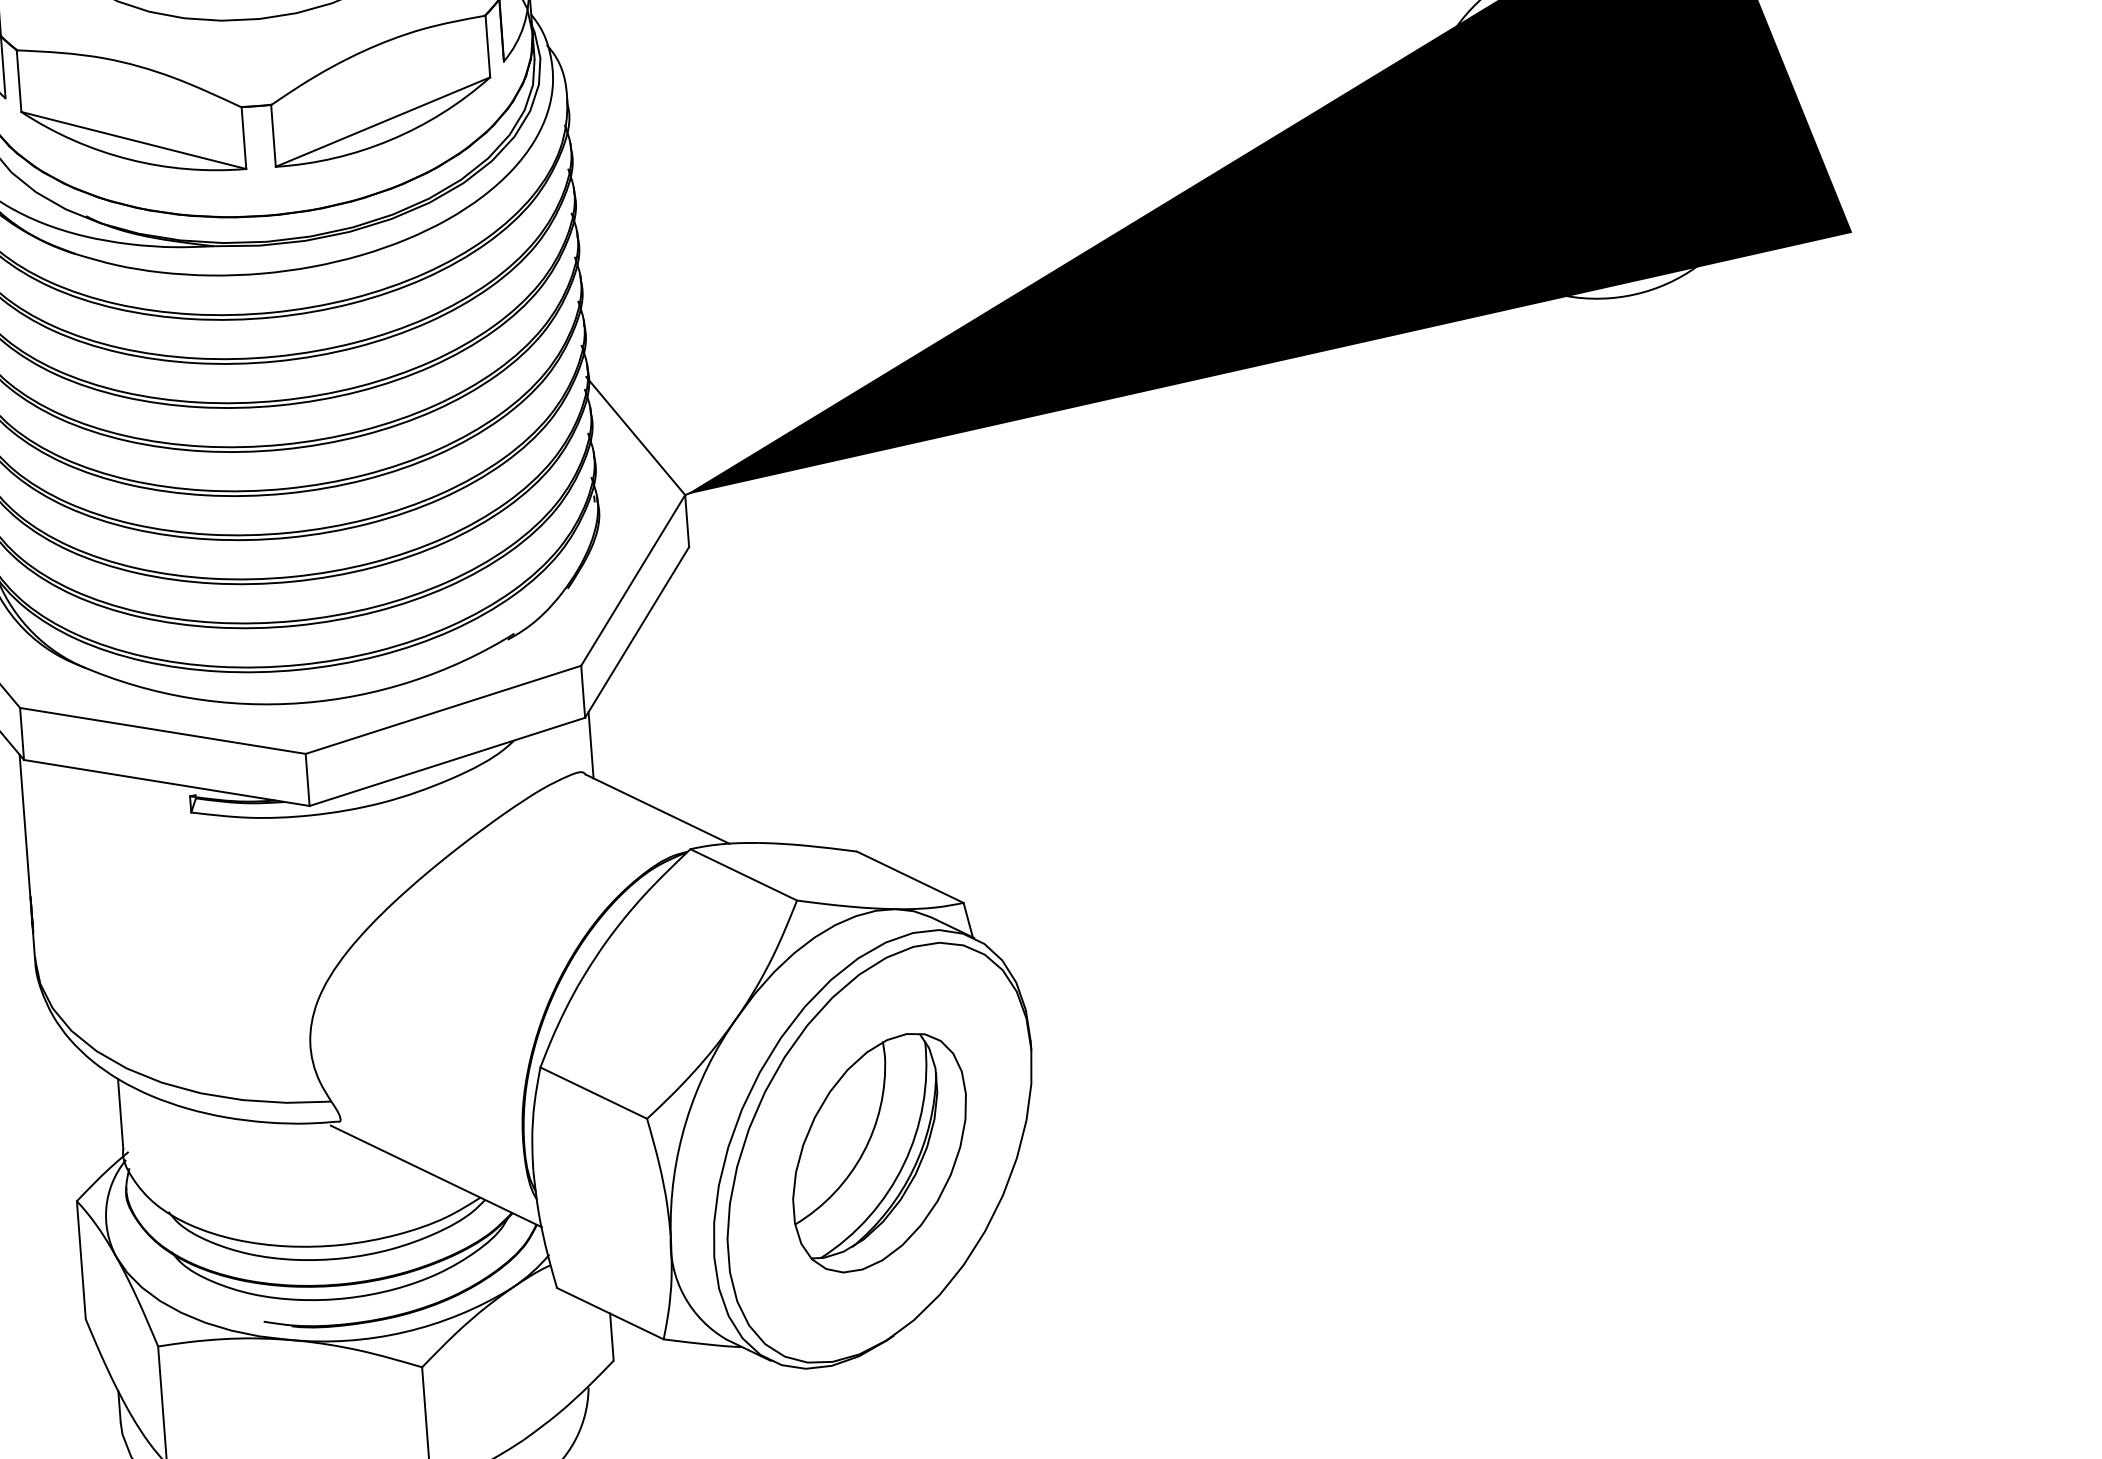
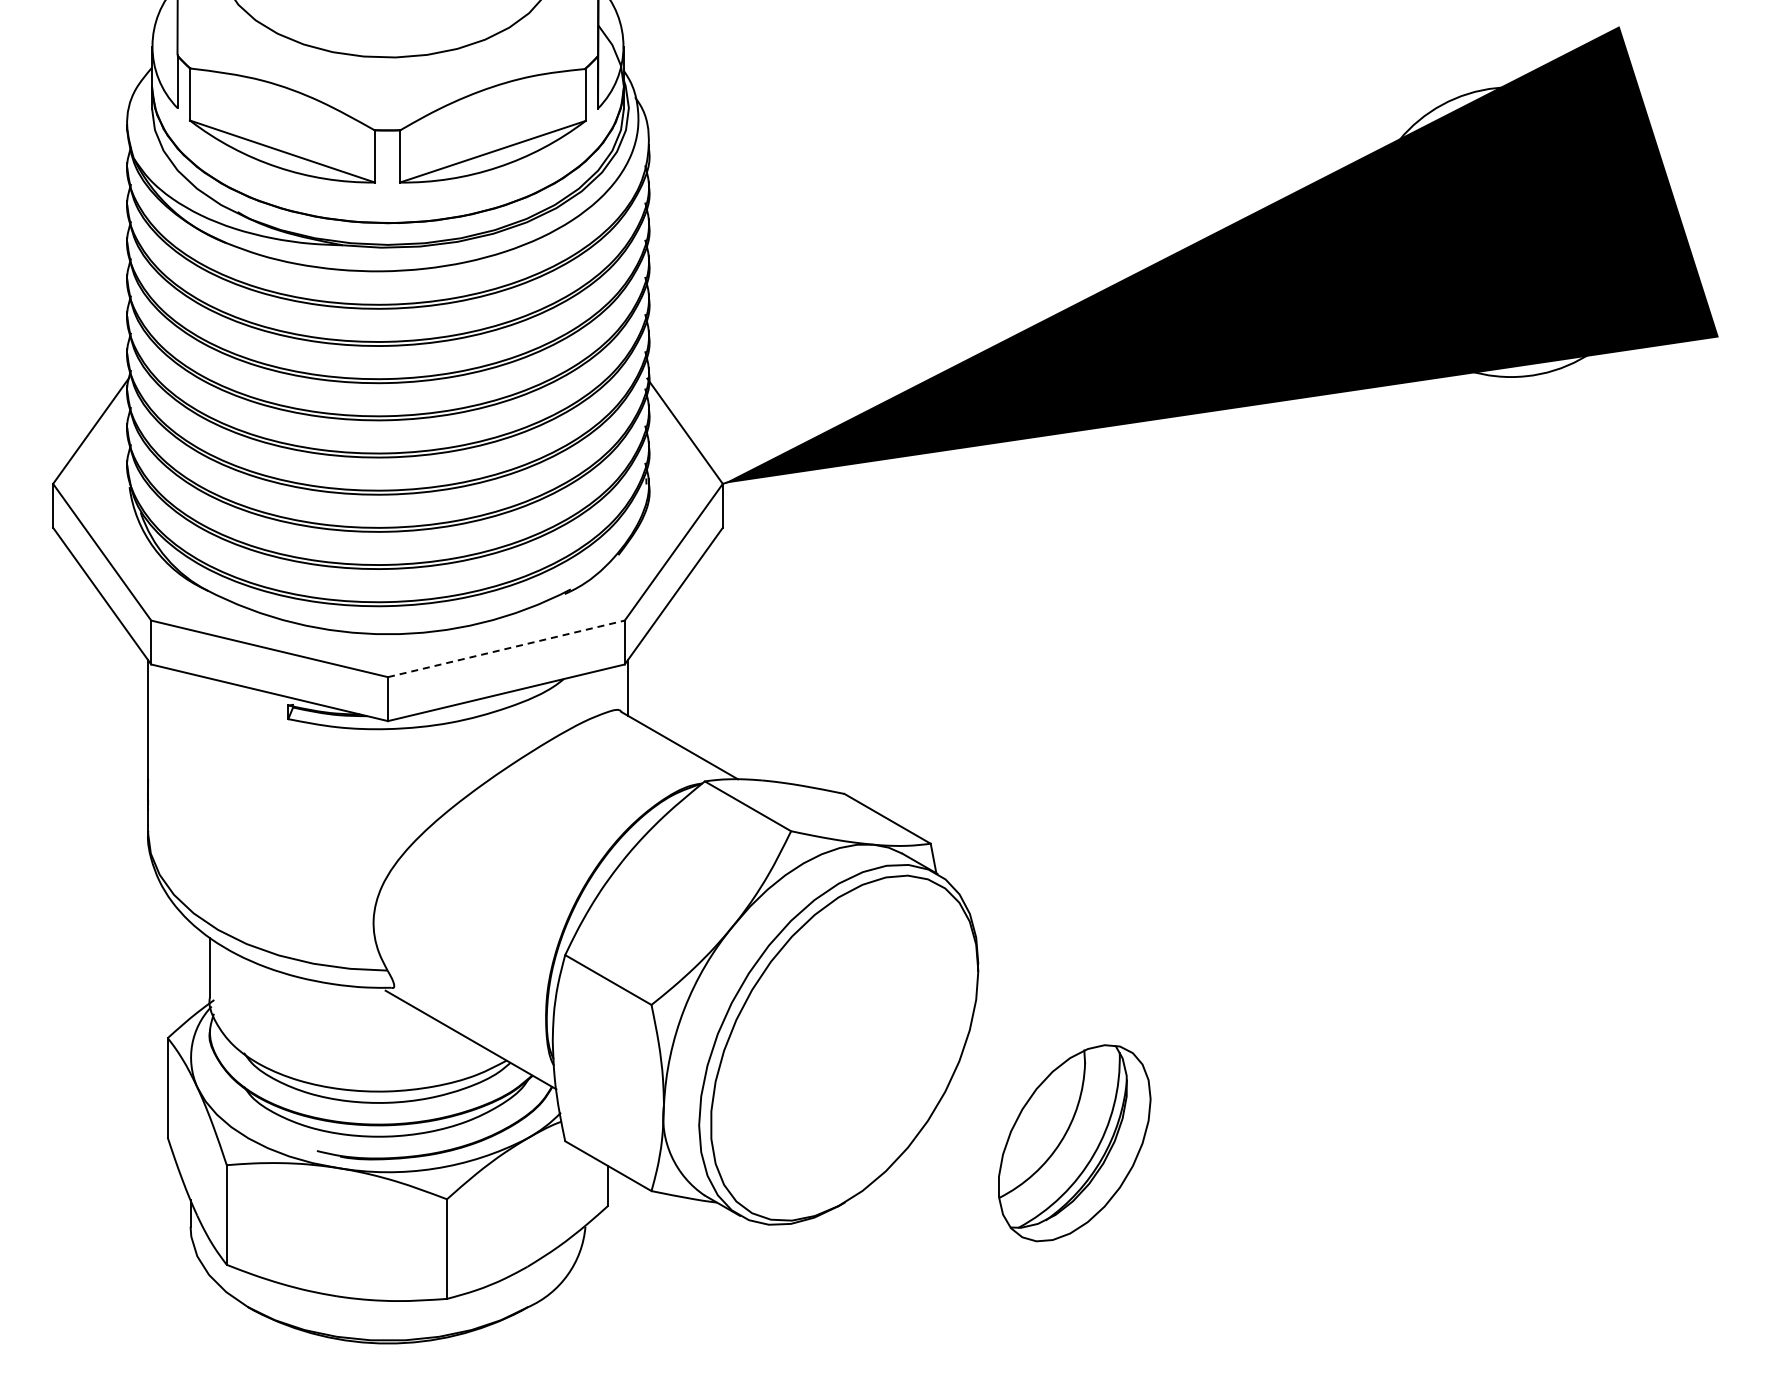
line: (443, 709) -> (506, 648), solid -> dashed
part: (879, 1153) -> (1074, 1143), moved

